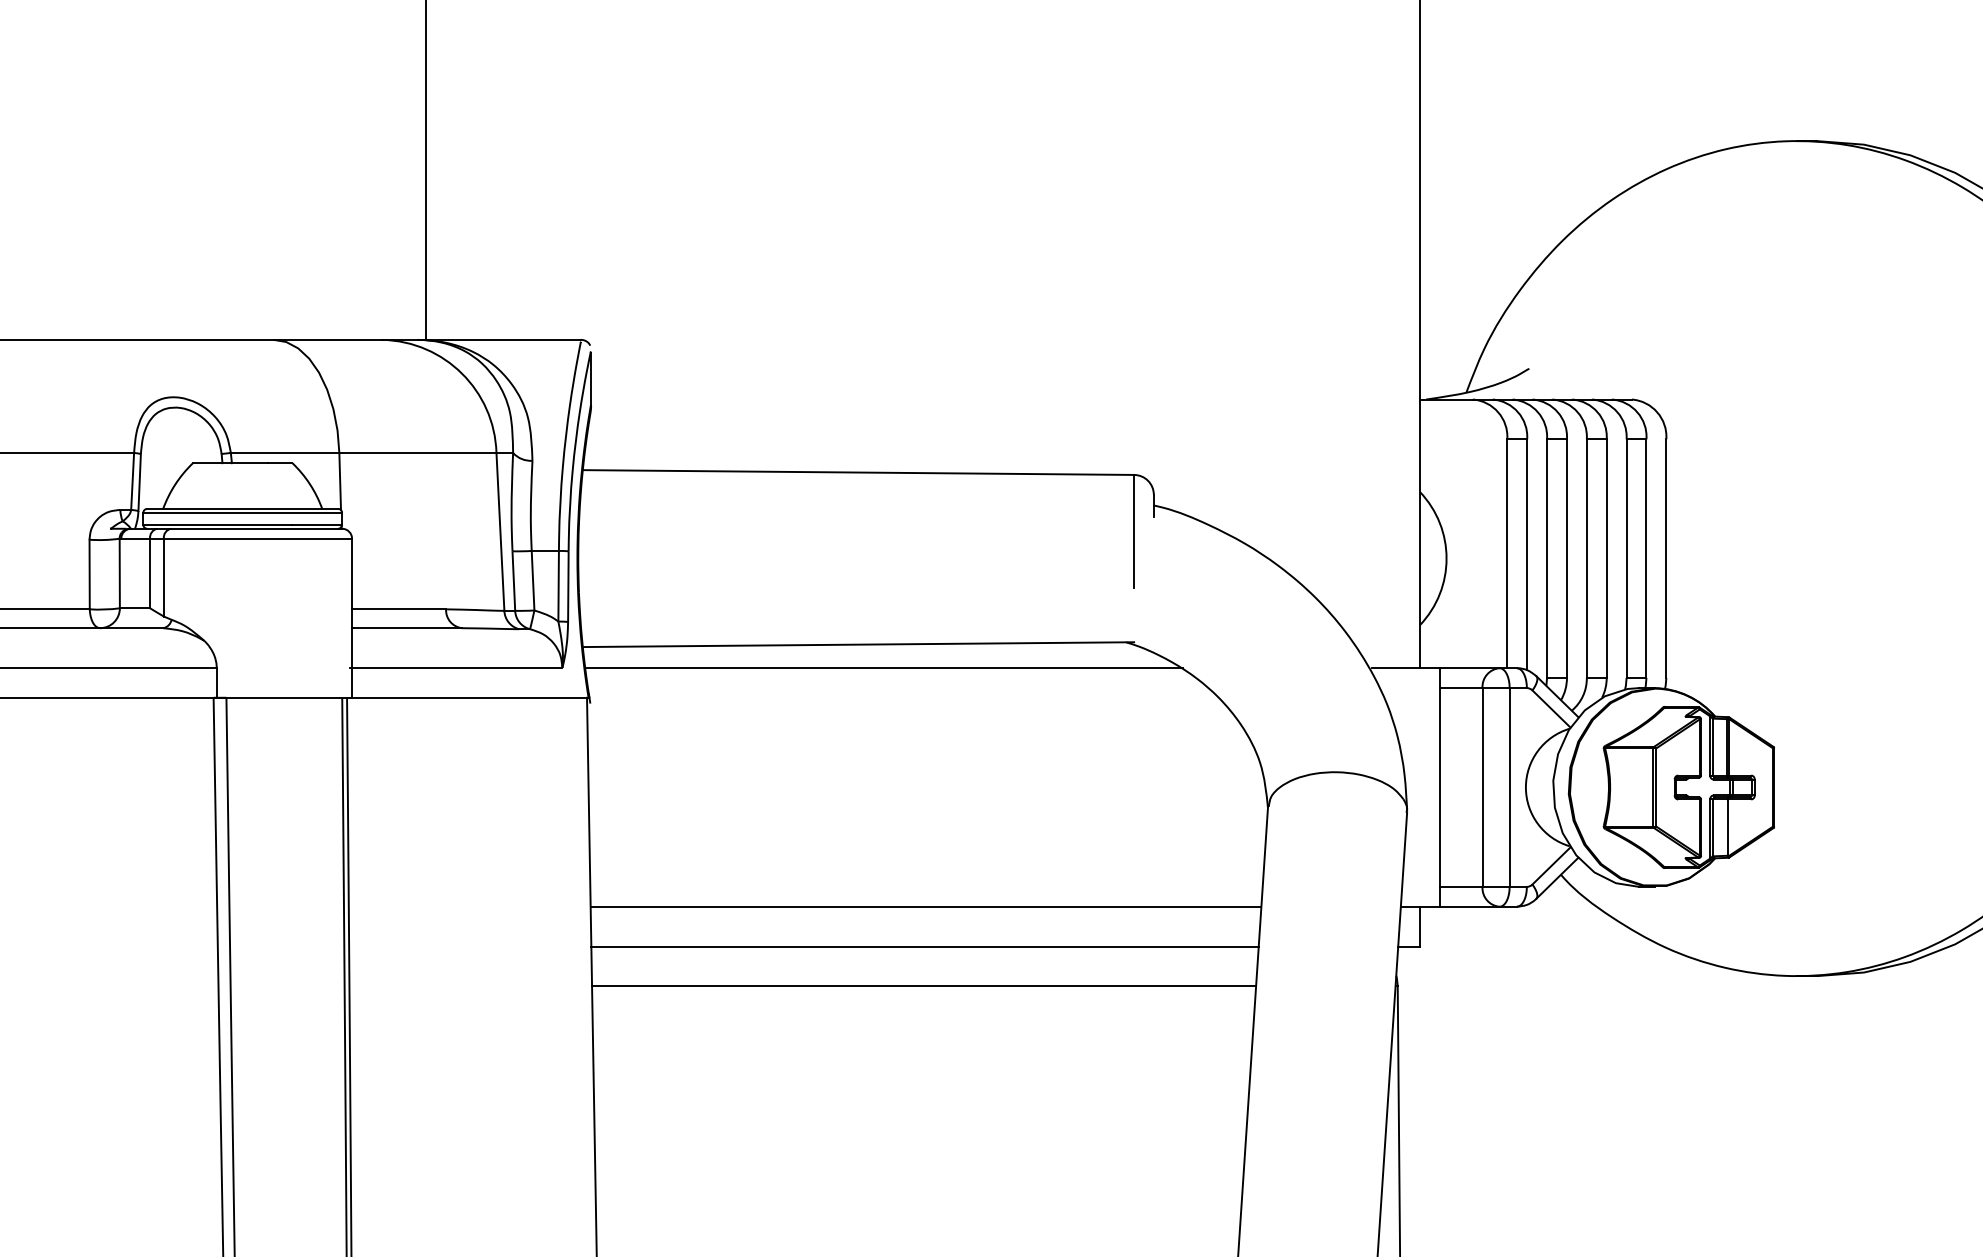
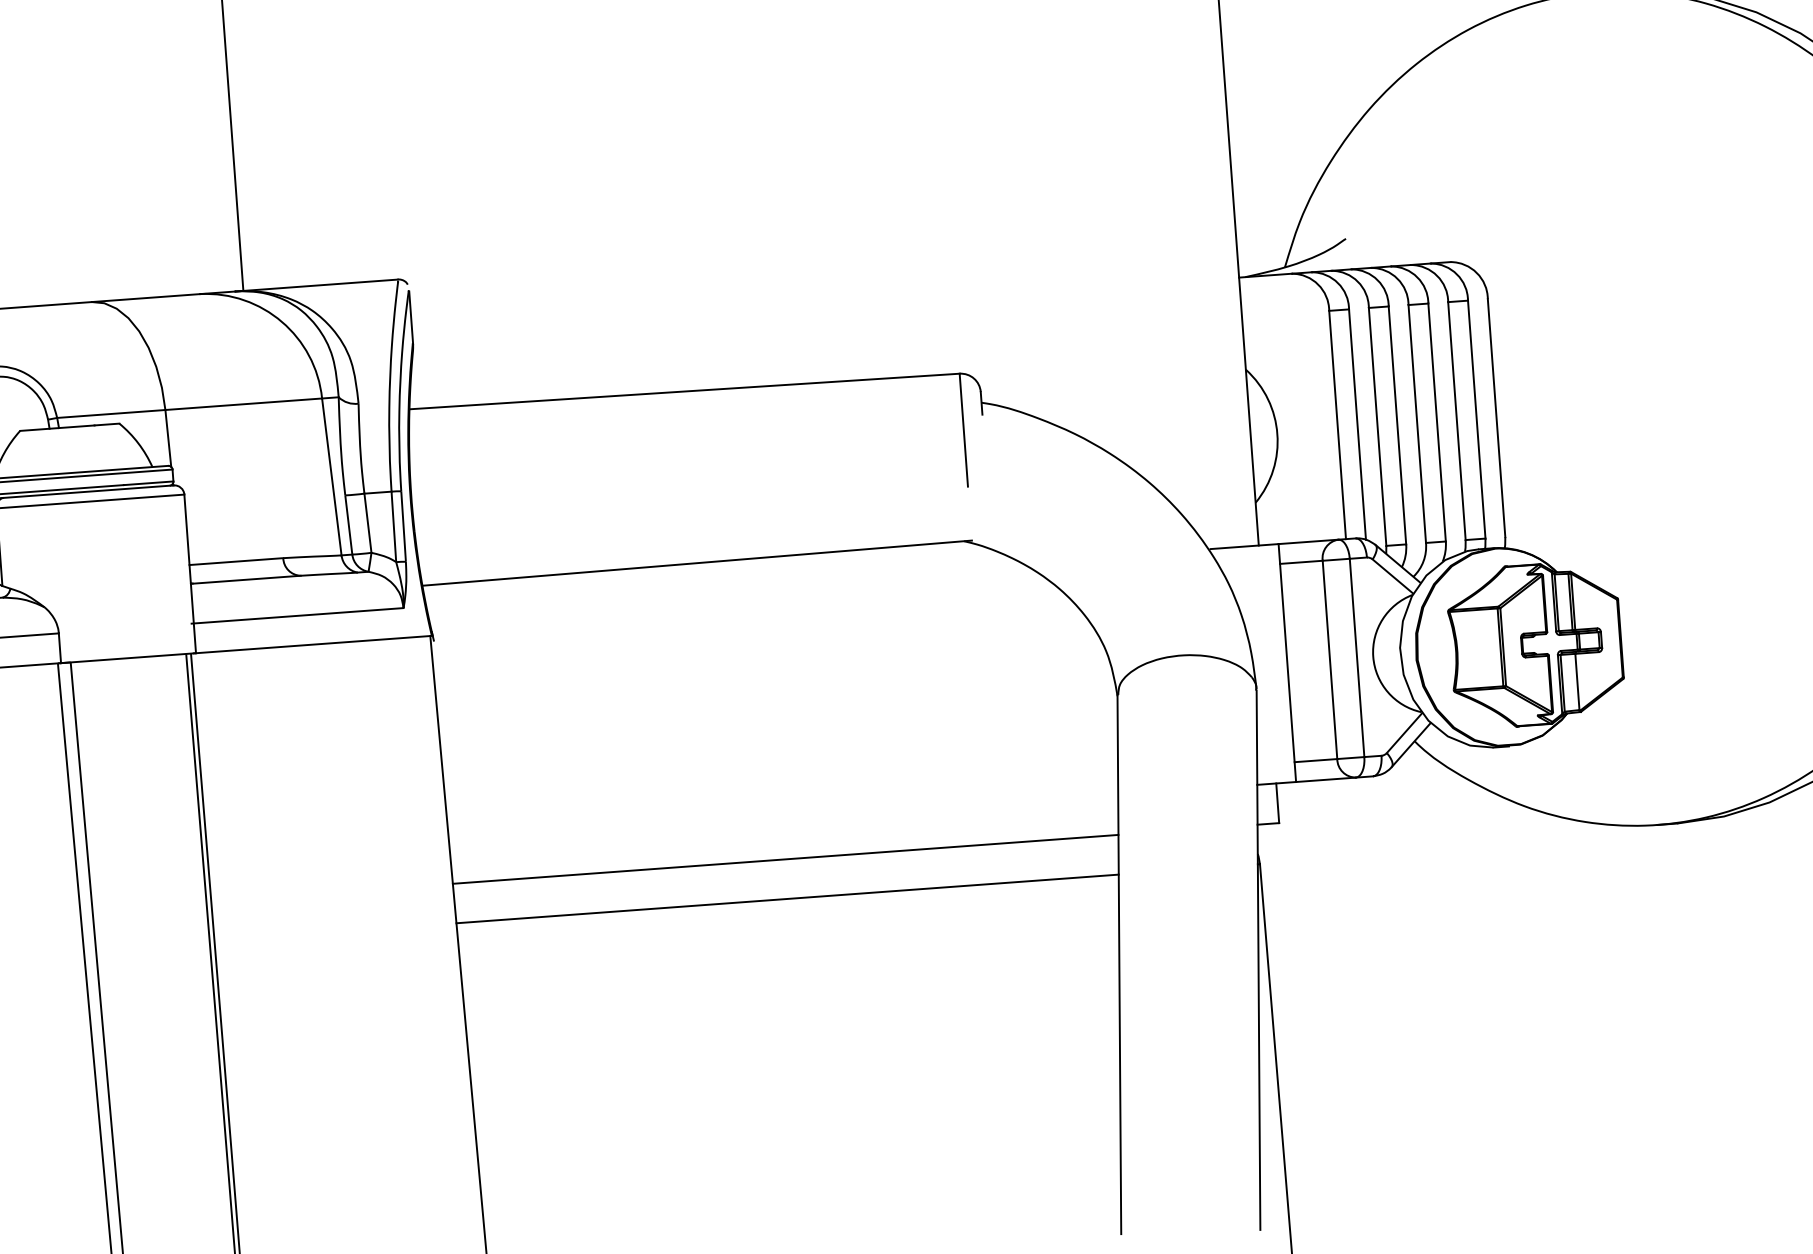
line: (883, 668) -> (723, 585), removed
line: (925, 906) -> (783, 819), removed

